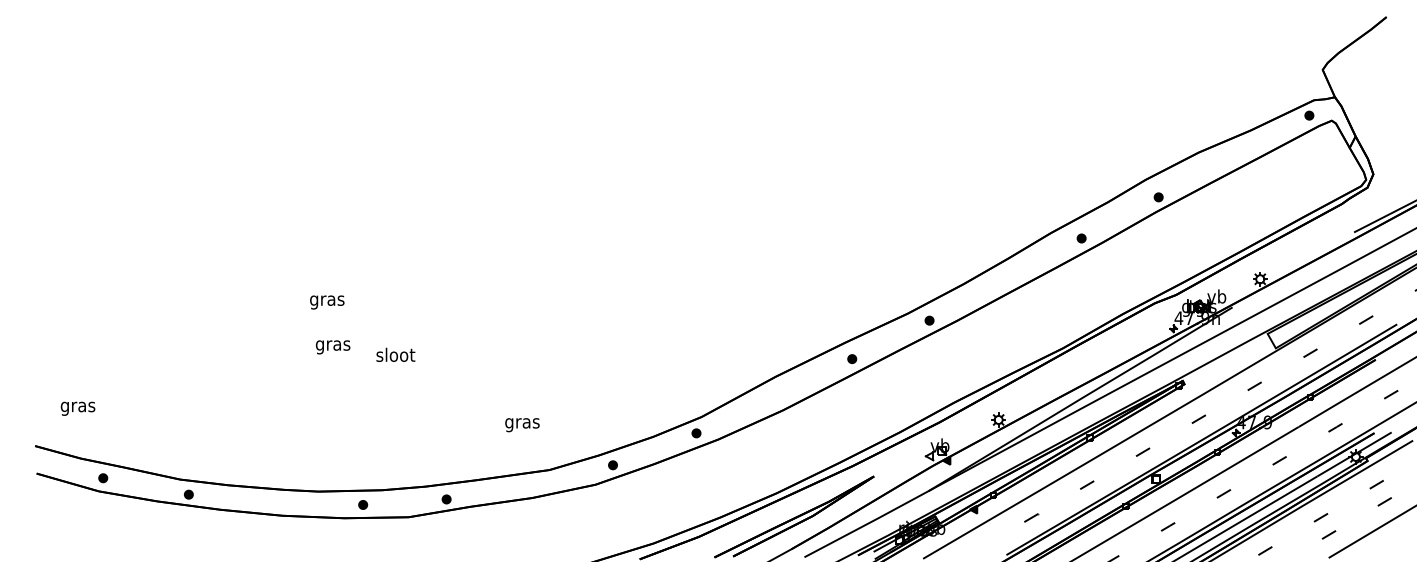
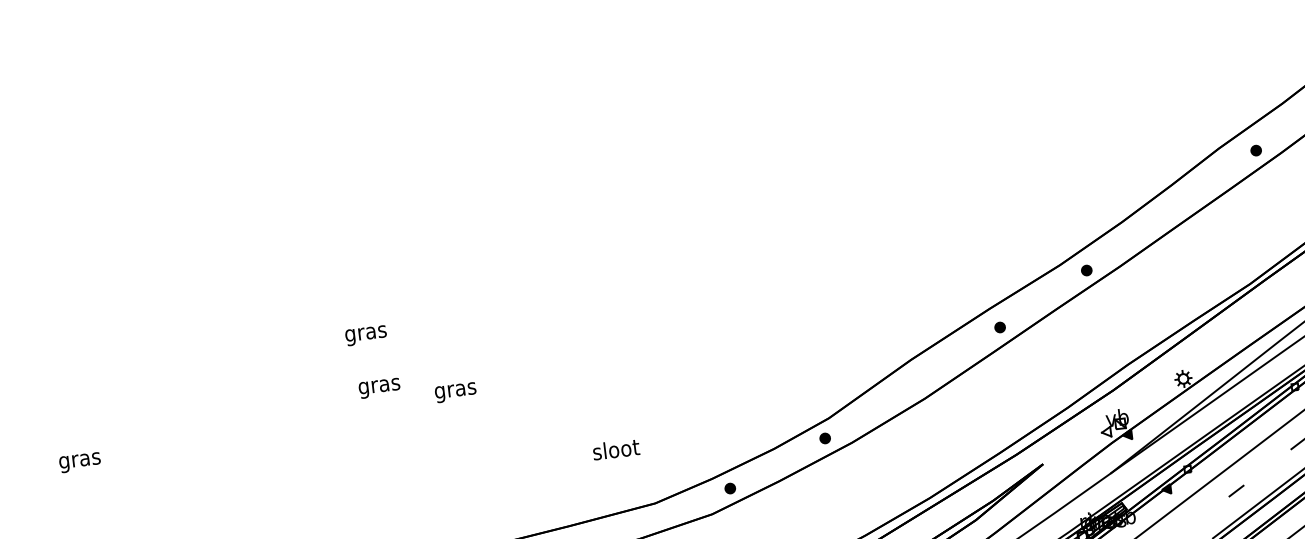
text: (395, 356) -> (455, 390), sloot -> gras
text: (77, 408) -> (79, 462), moved
text: (522, 423) -> (616, 451), gras -> sloot

